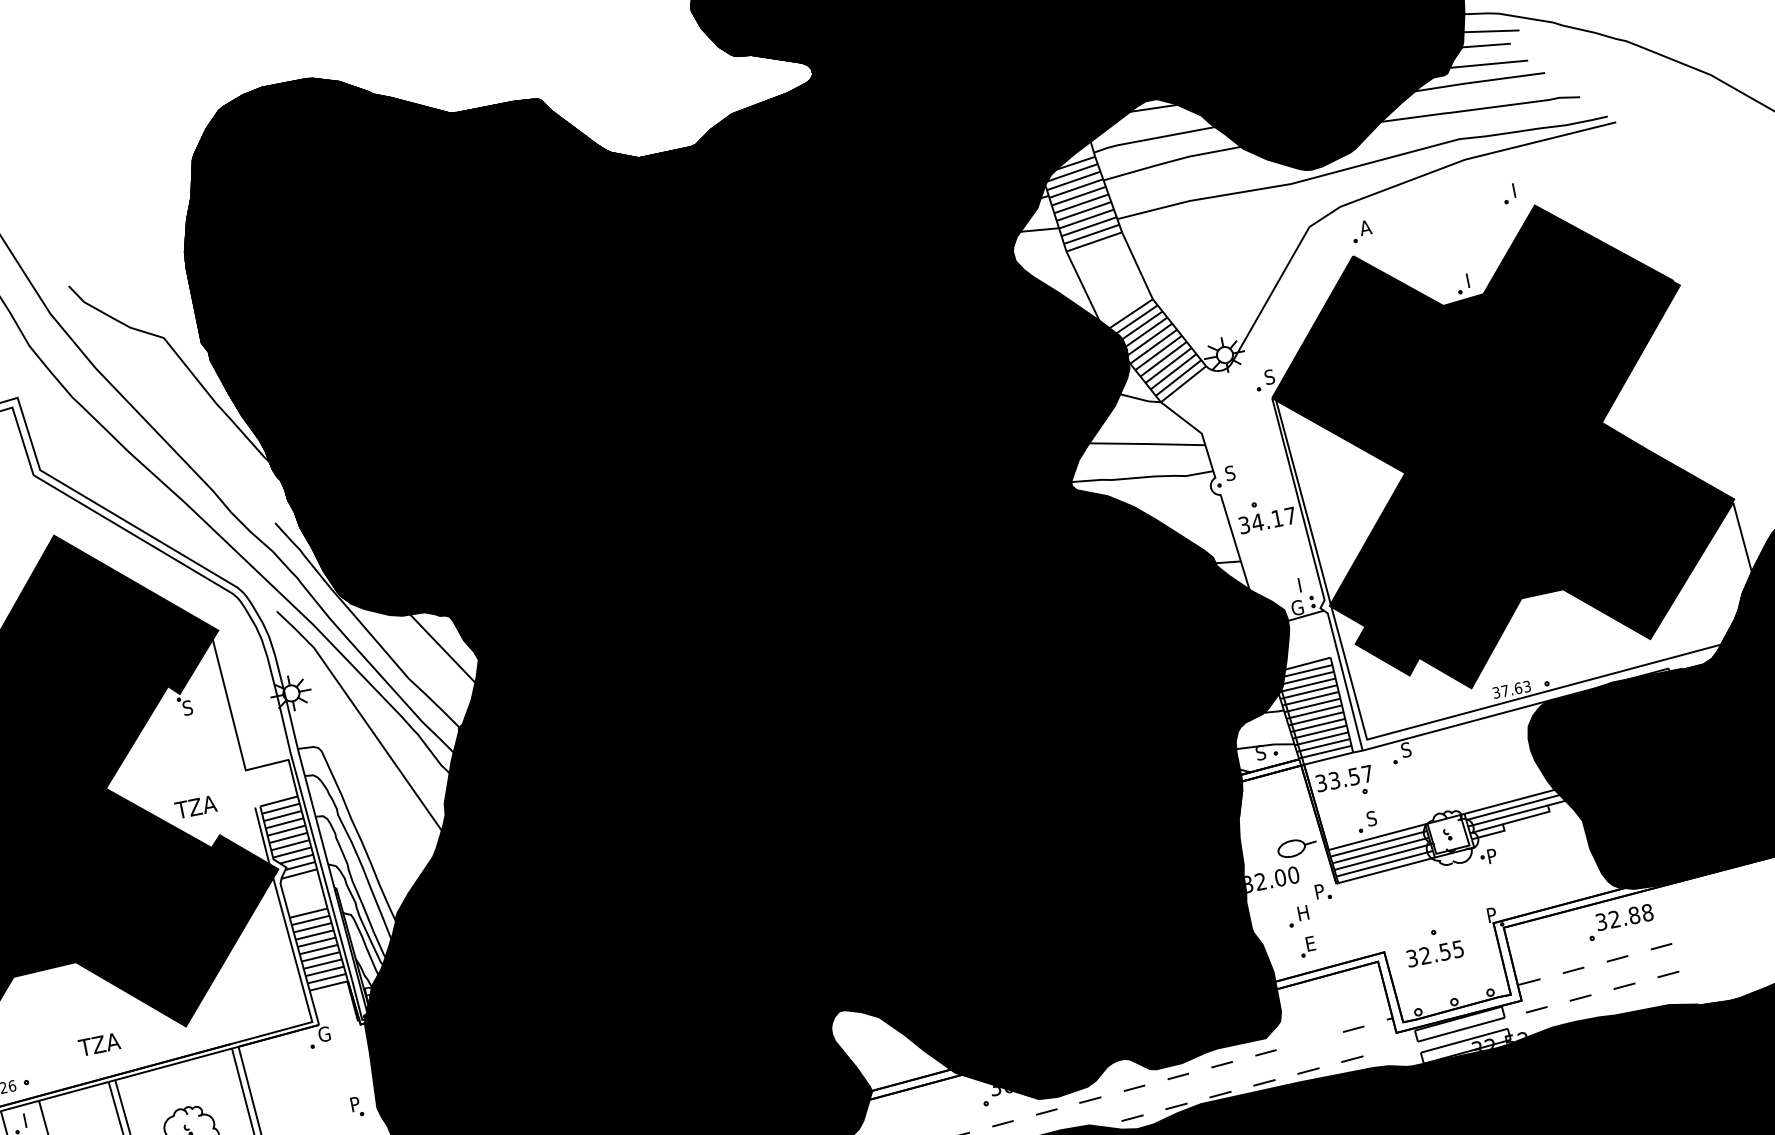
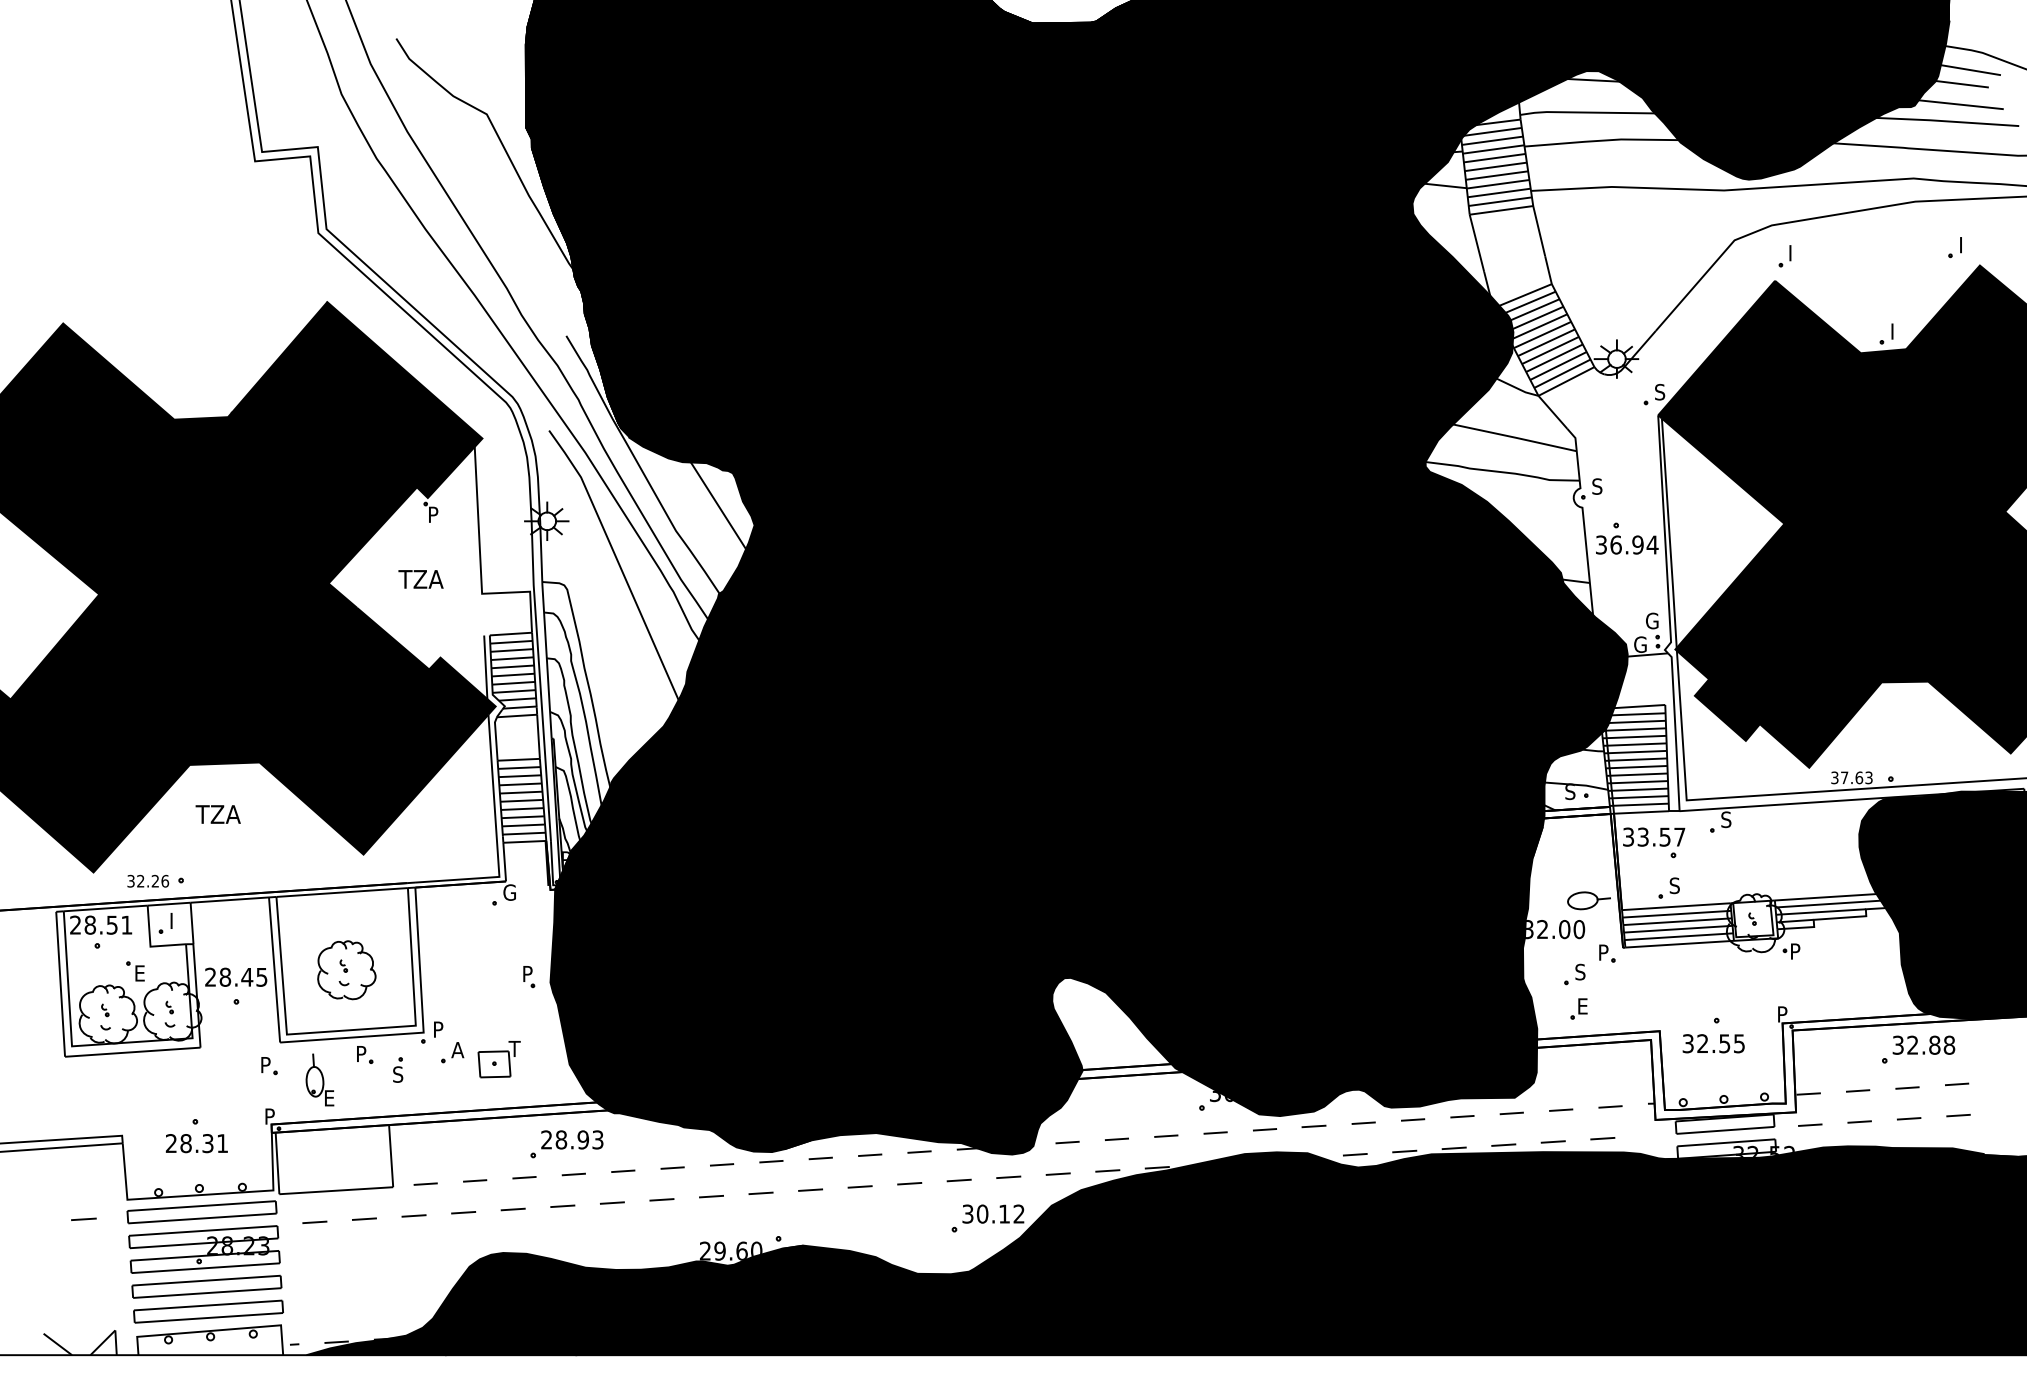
text: (1365, 228) -> (1794, 253), A -> I
text: (1274, 518) -> (1634, 544), 34.17 -> 36.94
text: (1303, 583) -> (1652, 620), I -> G
text: (187, 707) -> (433, 514), S -> P
text: (195, 807) -> (420, 579), moved
text: (1302, 912) -> (1580, 971), H -> S
line: (1310, 1040) -> (1561, 1109), added
text: (98, 1044) -> (217, 814), moved

